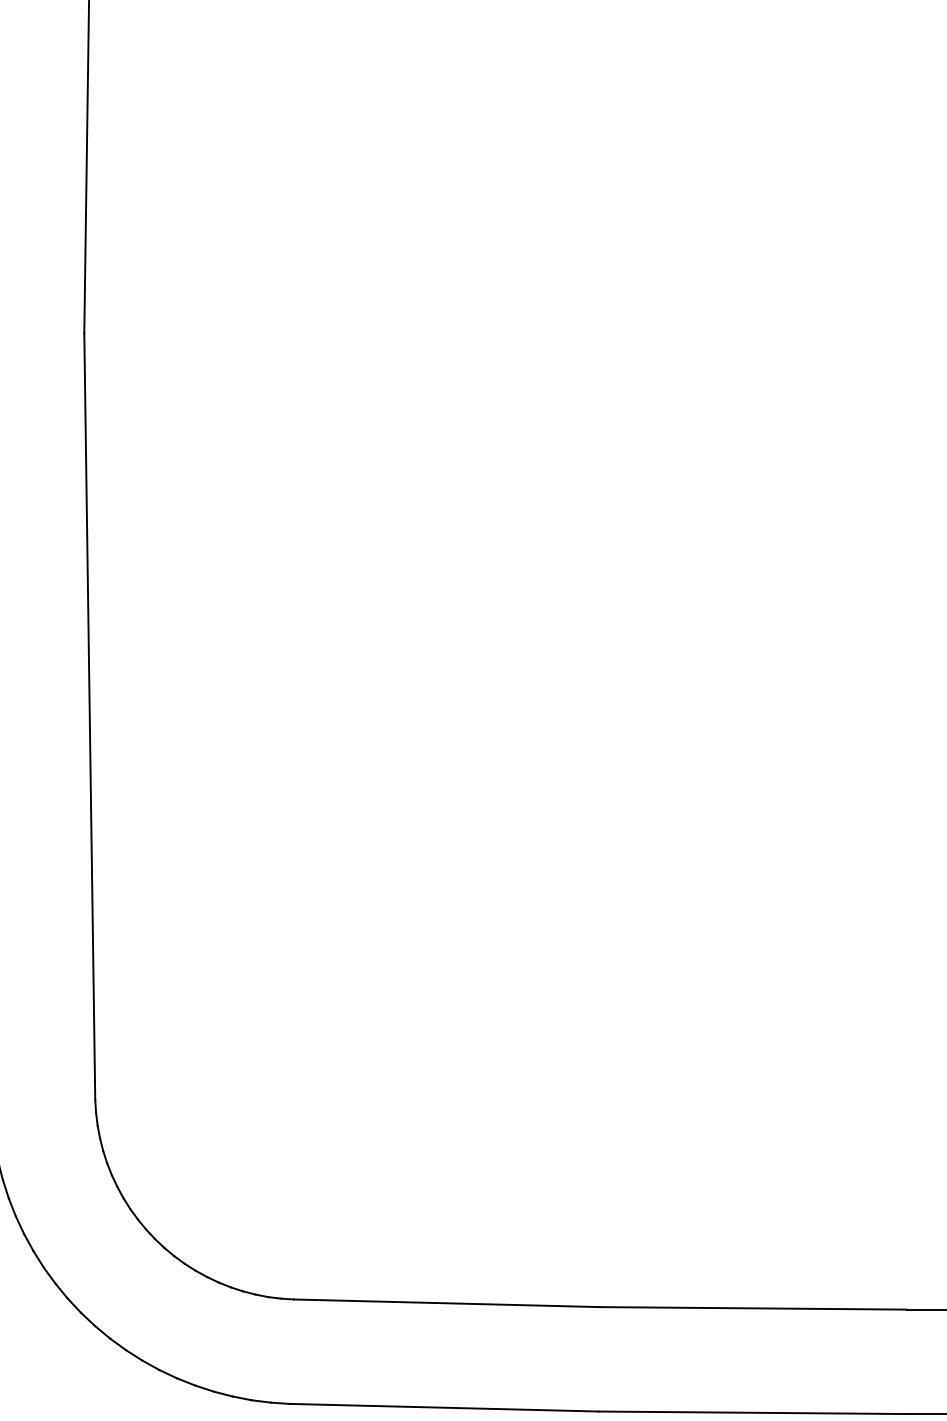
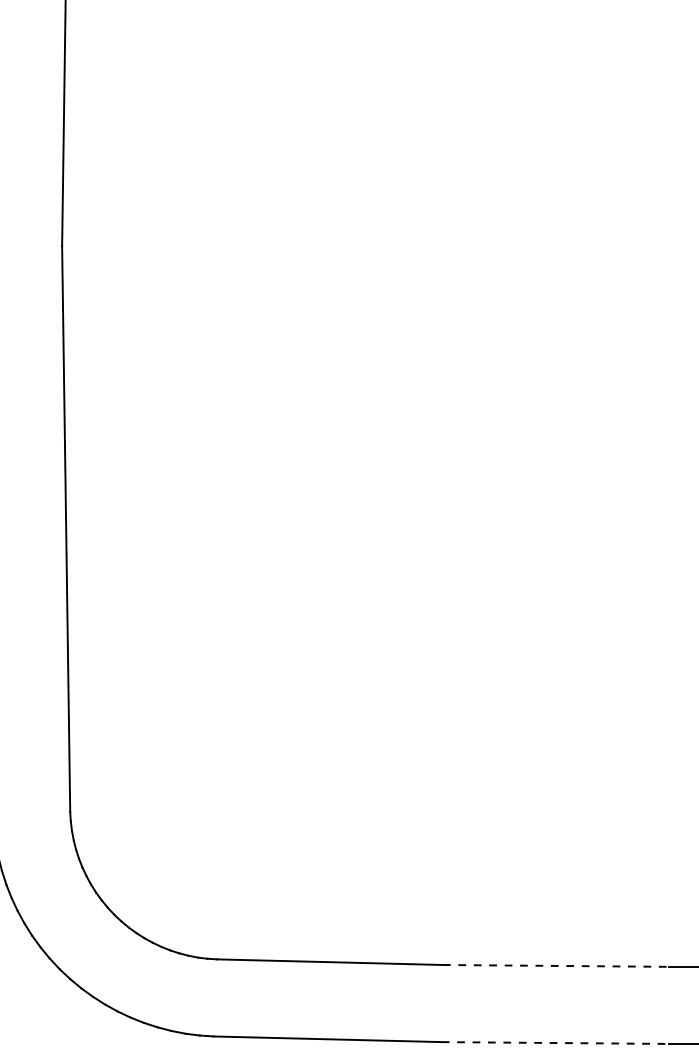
line: (753, 1307) -> (556, 965), solid -> dashed
line: (752, 1413) -> (555, 1043), solid -> dashed

